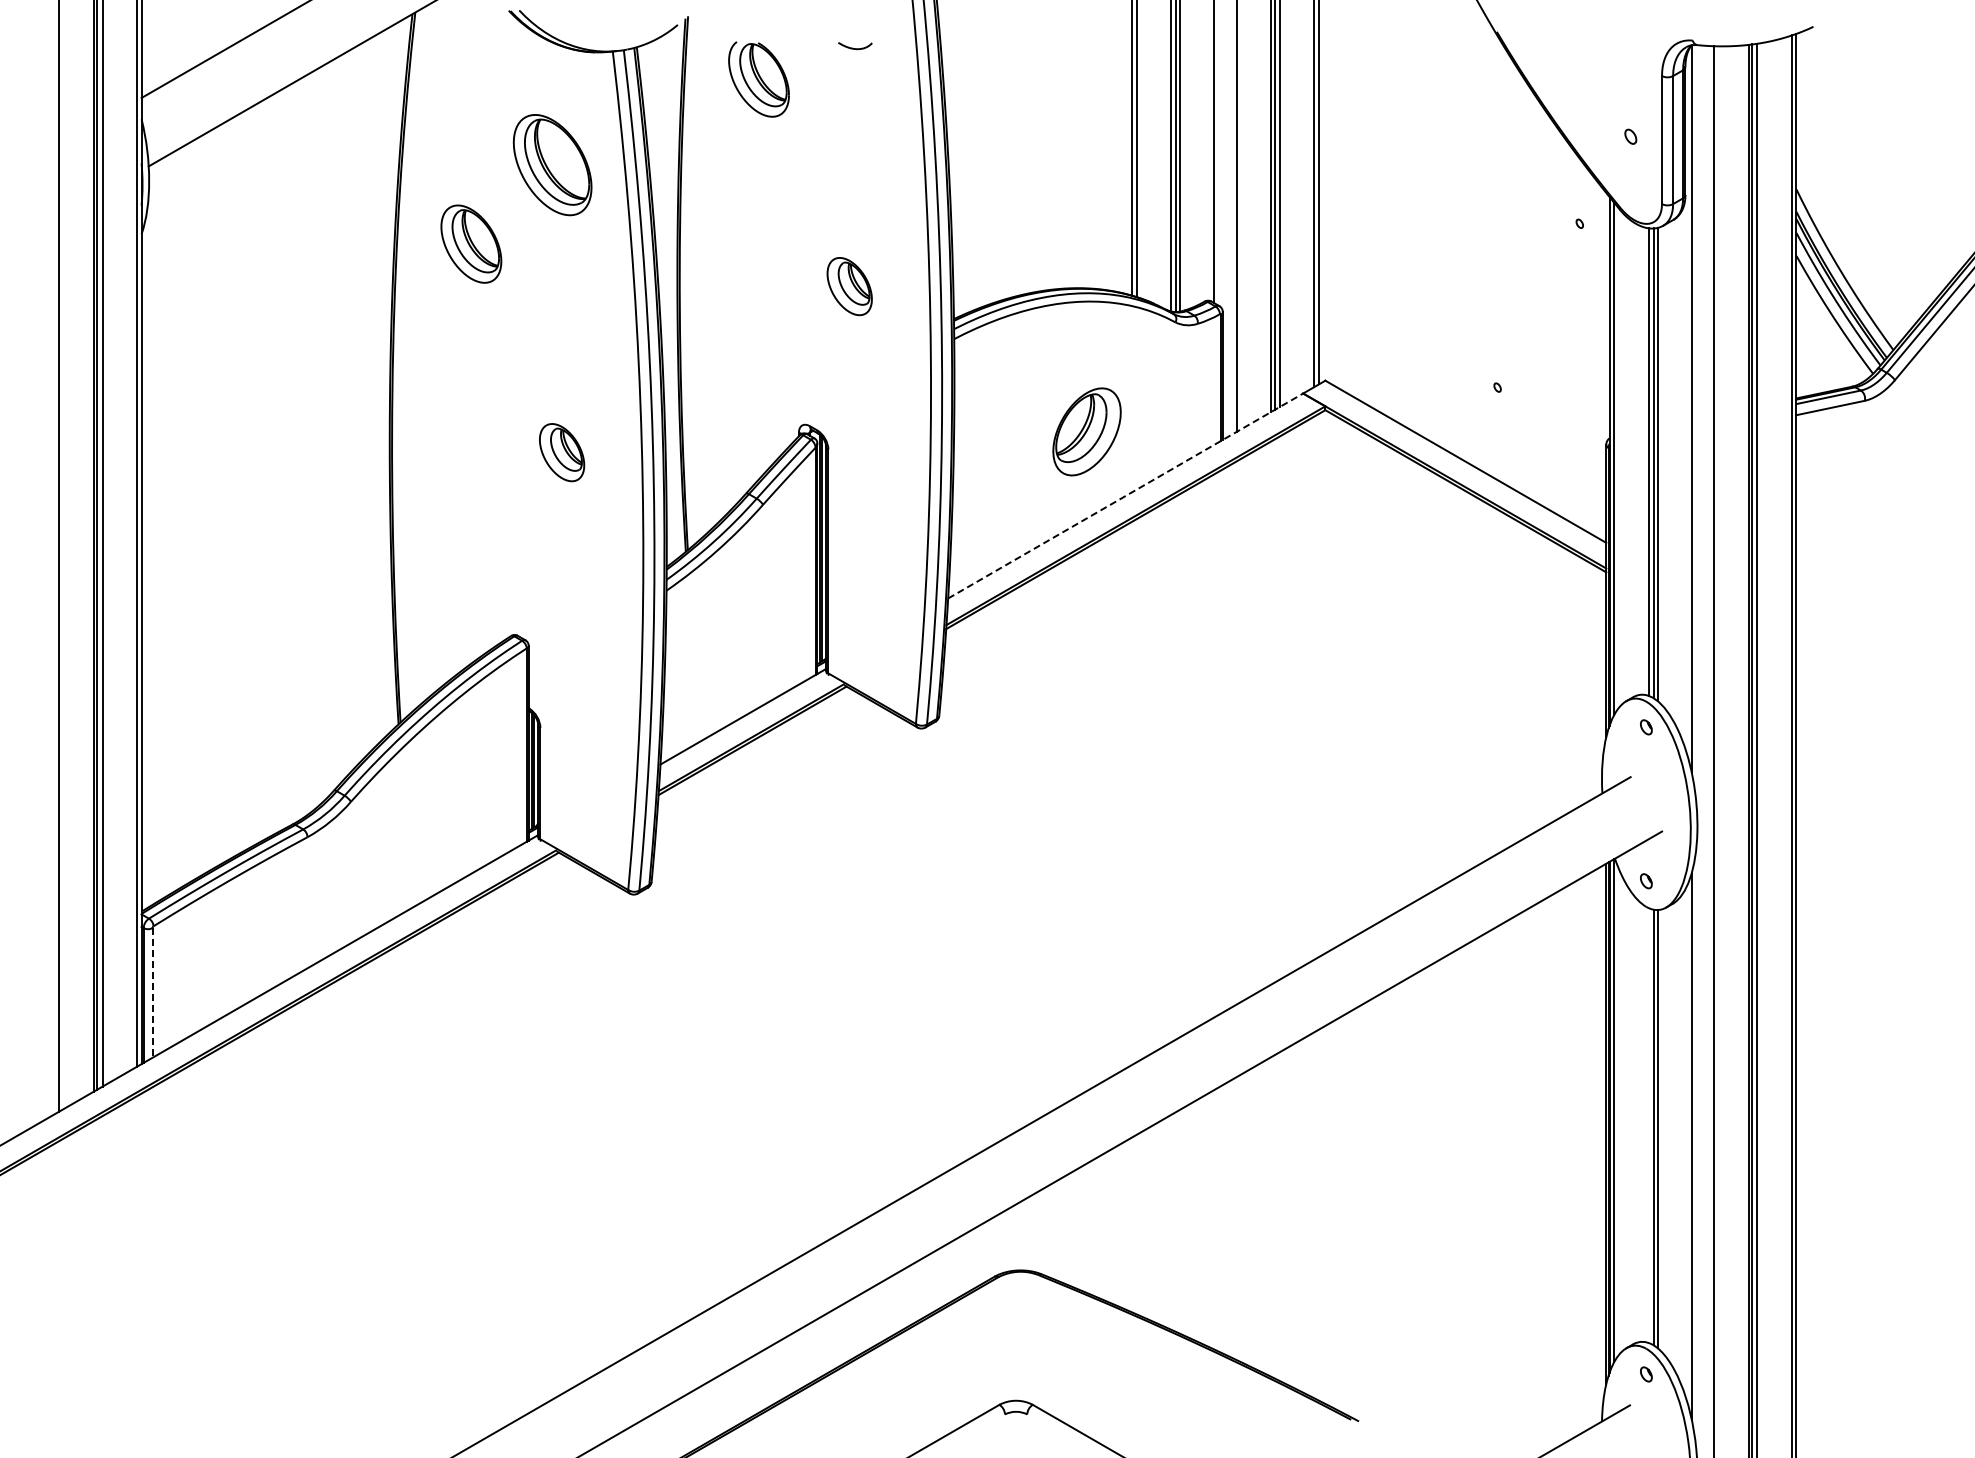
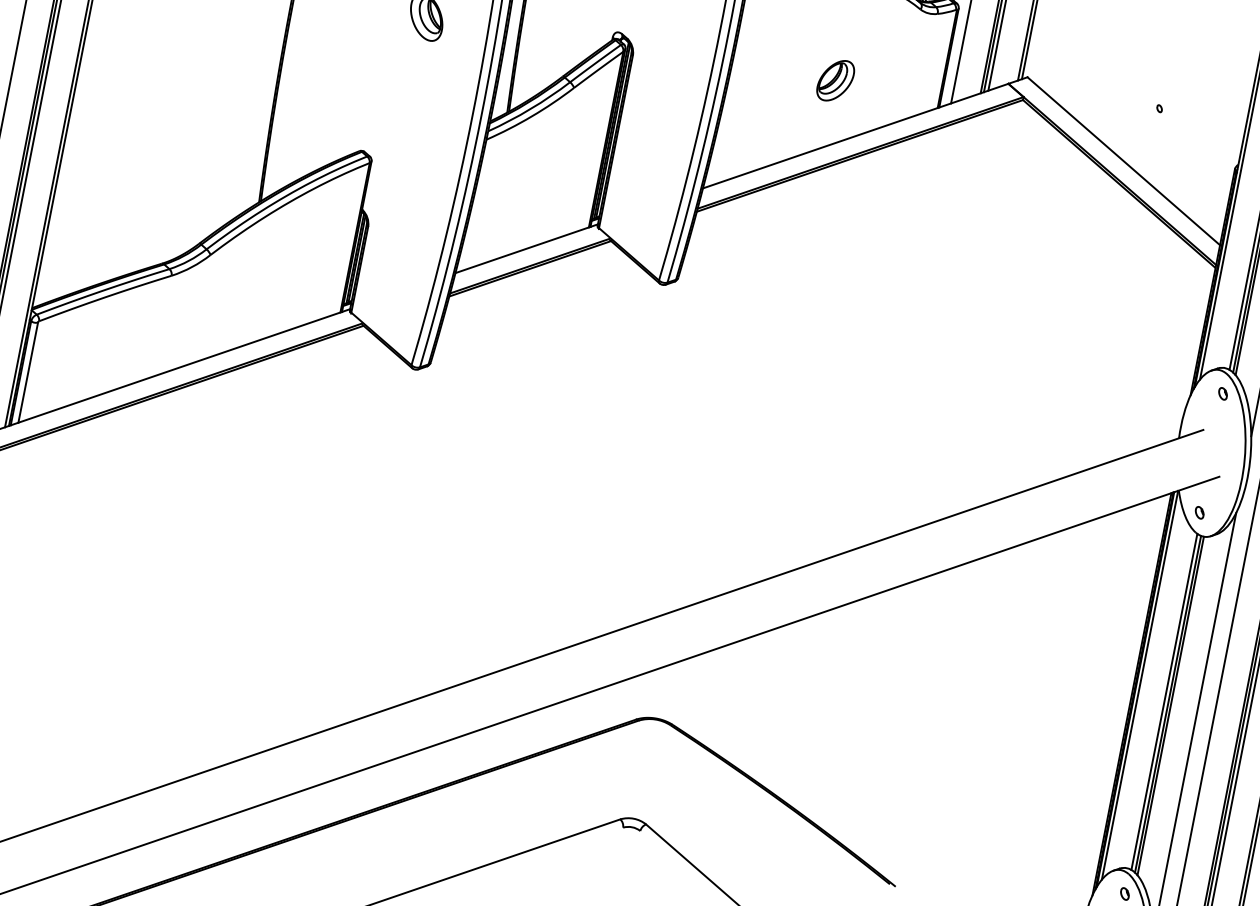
part: (1087, 431) -> (835, 80), size x0.62
line: (1125, 496) -> (855, 136), dashed -> solid
line: (152, 992) -> (28, 372), dashed -> solid
line: (1648, 1125) -> (1164, 701), added

